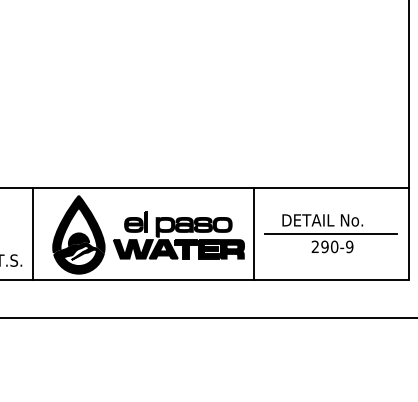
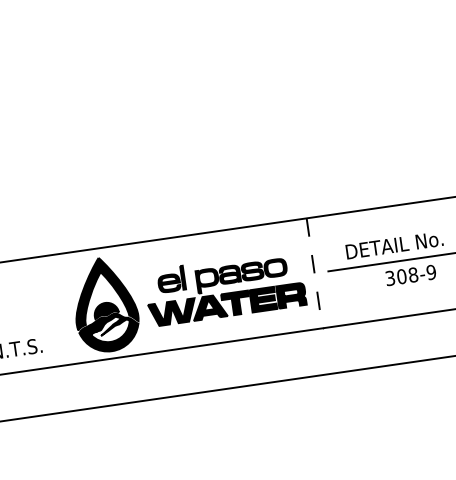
line: (33, 233) -> (50, 310), removed
line: (253, 233) -> (313, 272), solid -> dashed
text: (324, 247) -> (401, 277), 290-9 -> 308-9

